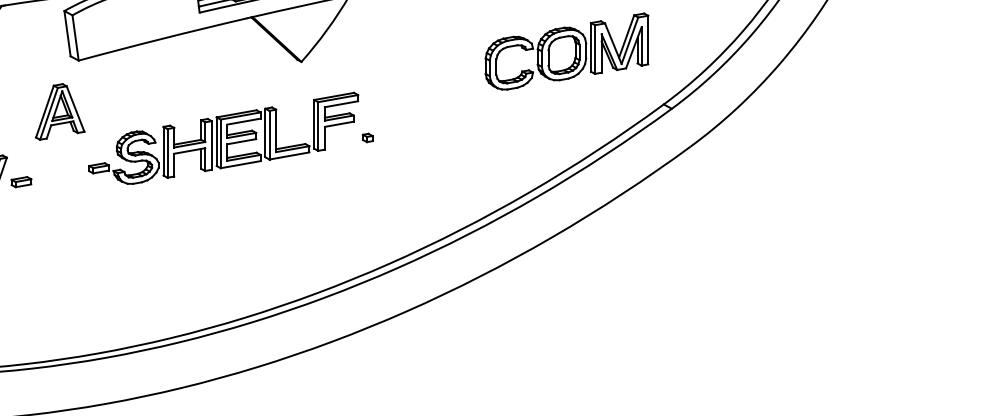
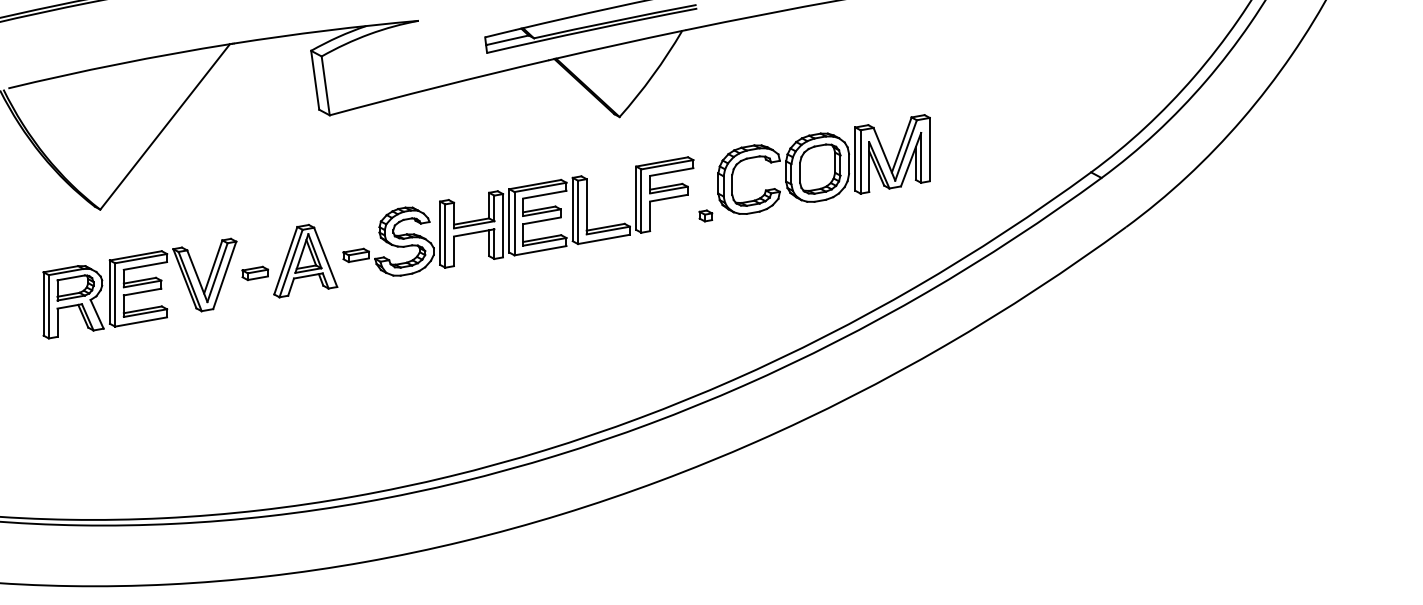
part: (566, 51) -> (823, 164), moved
part: (60, 111) -> (305, 260), moved

